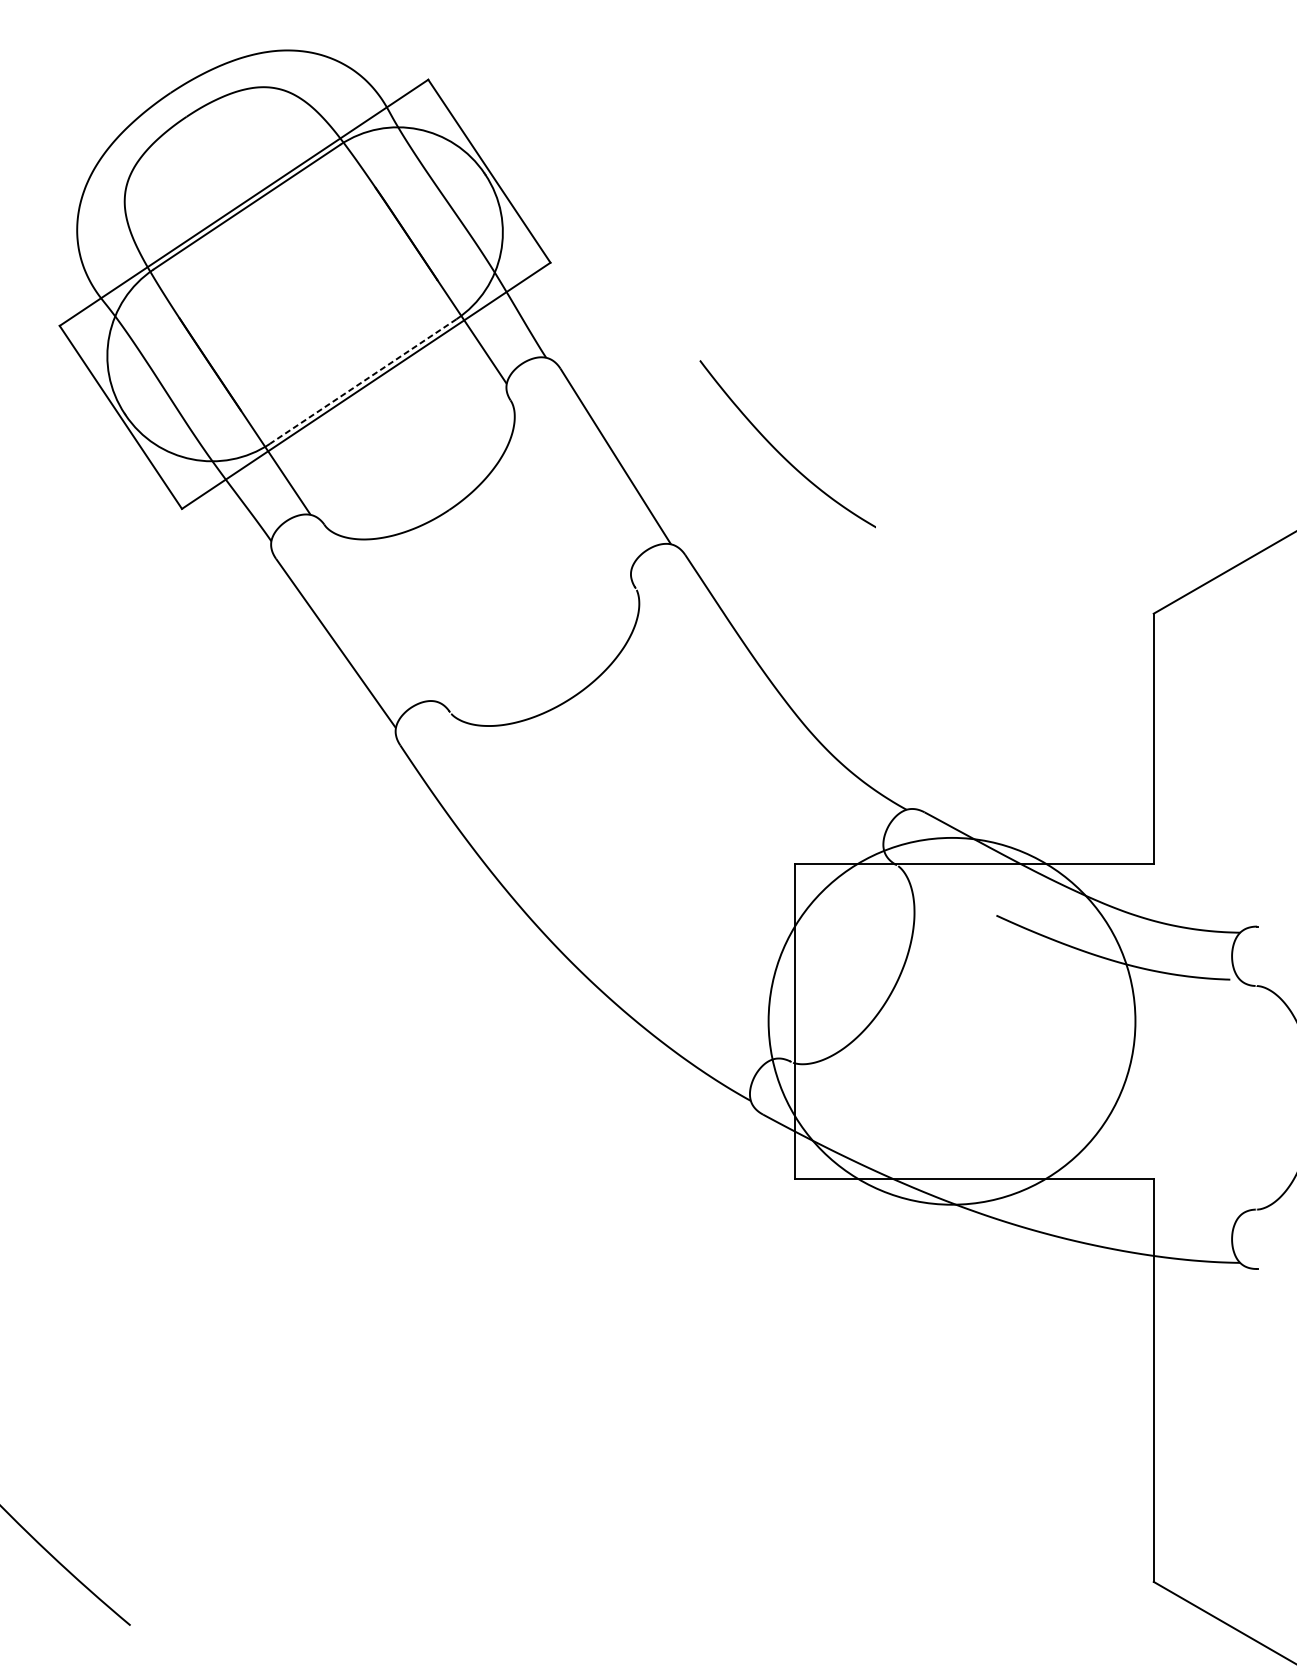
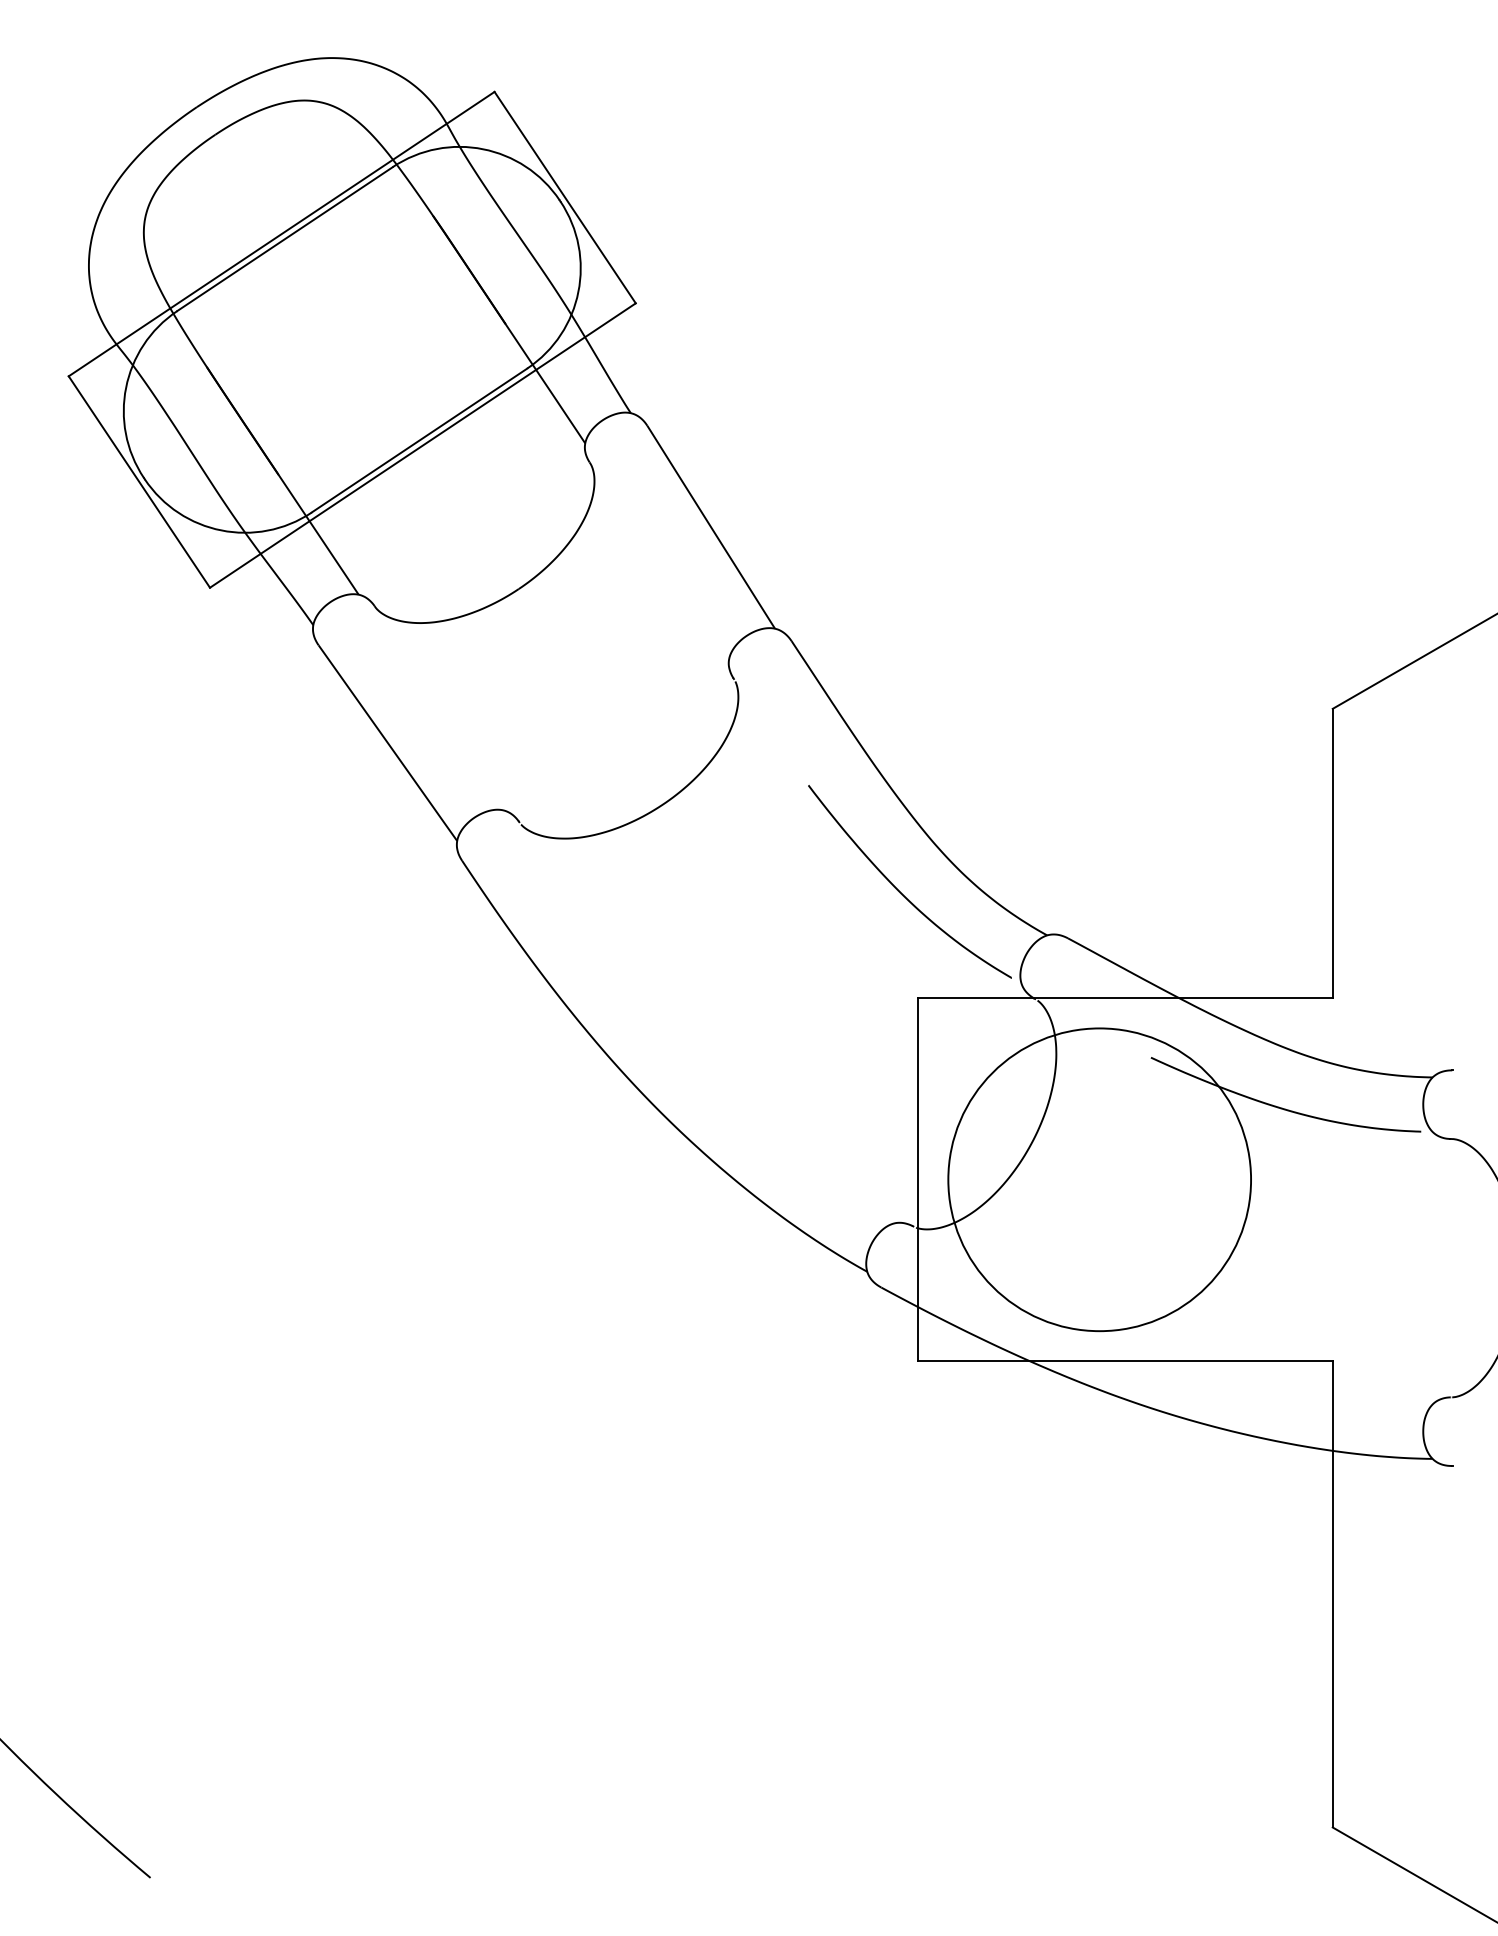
line: (363, 381) -> (419, 440), dashed -> solid
curve: (778, 451) -> (899, 890), moved
circle: (951, 1021) -> (1099, 1179), size x0.71

